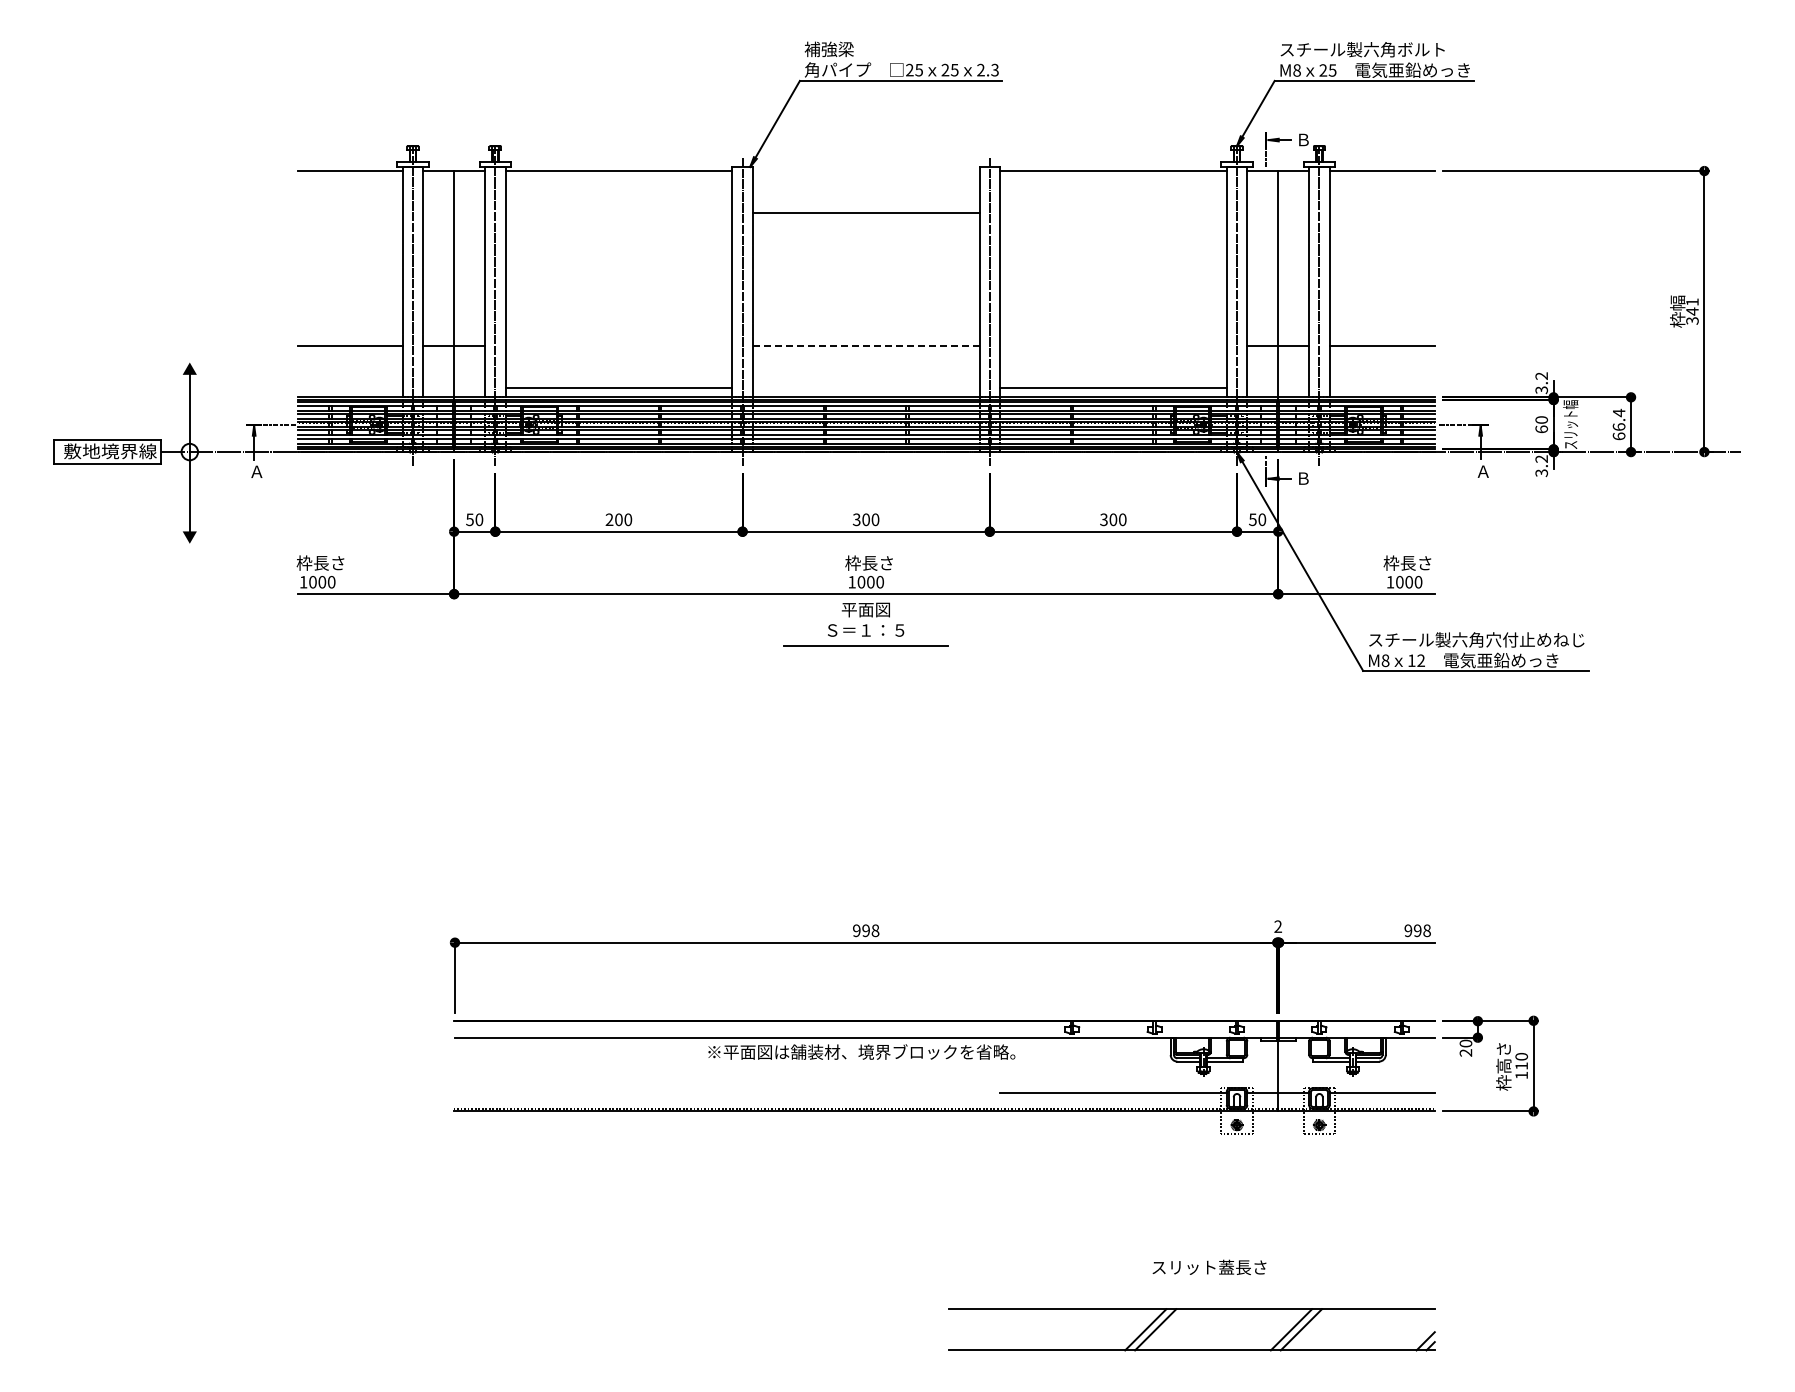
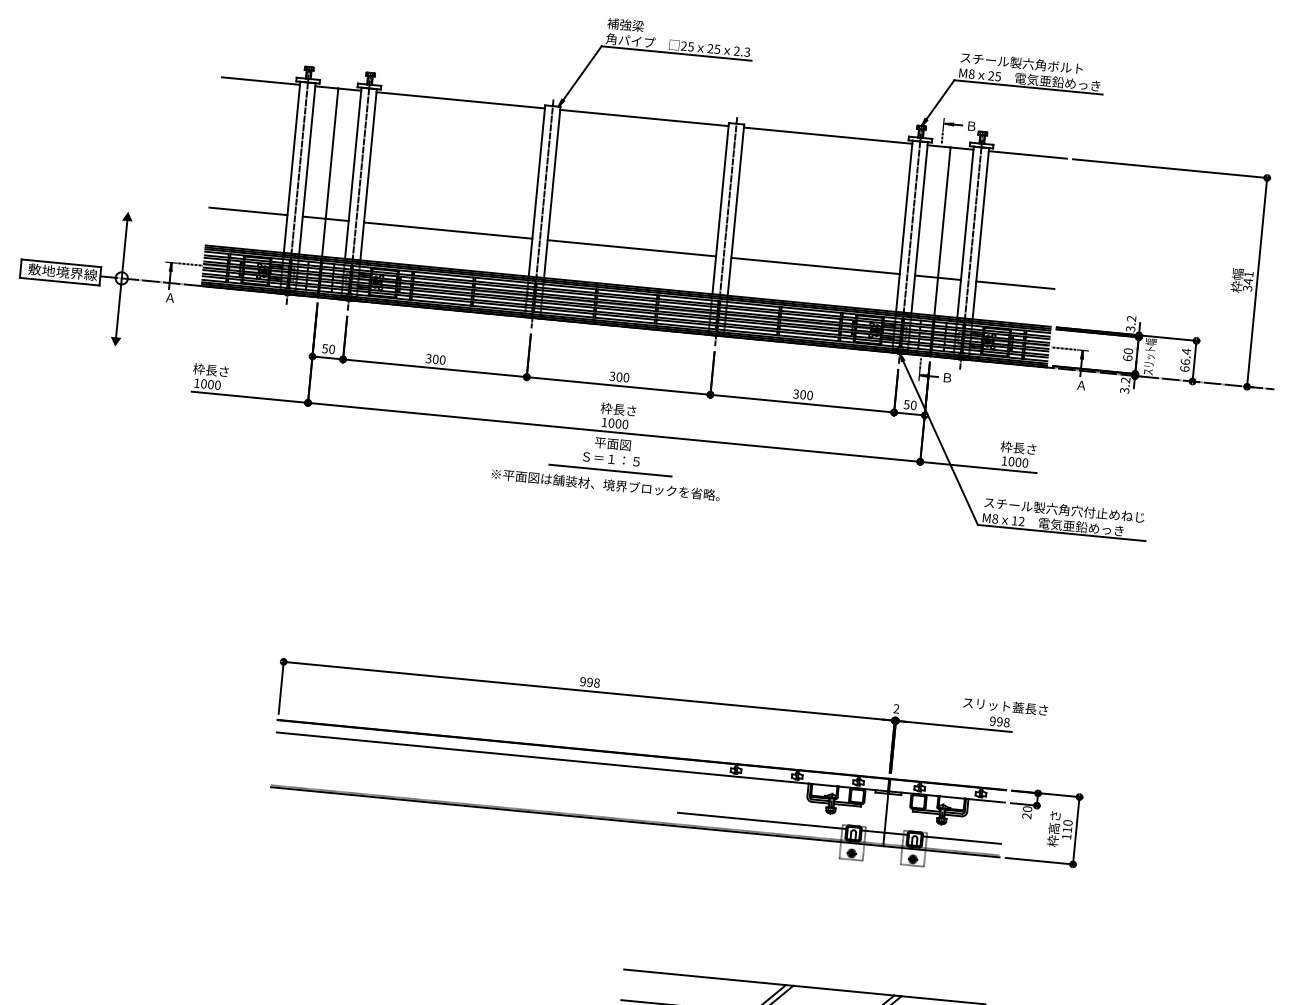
line: (865, 213) -> (643, 118), moved
line: (865, 346) -> (631, 248), dashed -> solid
line: (618, 388) -> (447, 230), moved
line: (1113, 388) -> (815, 266), moved
text: (609, 520) -> (428, 359), 200 -> 300
text: (861, 1051) -> (605, 484), moved
text: (1209, 1267) -> (1005, 706), moved

